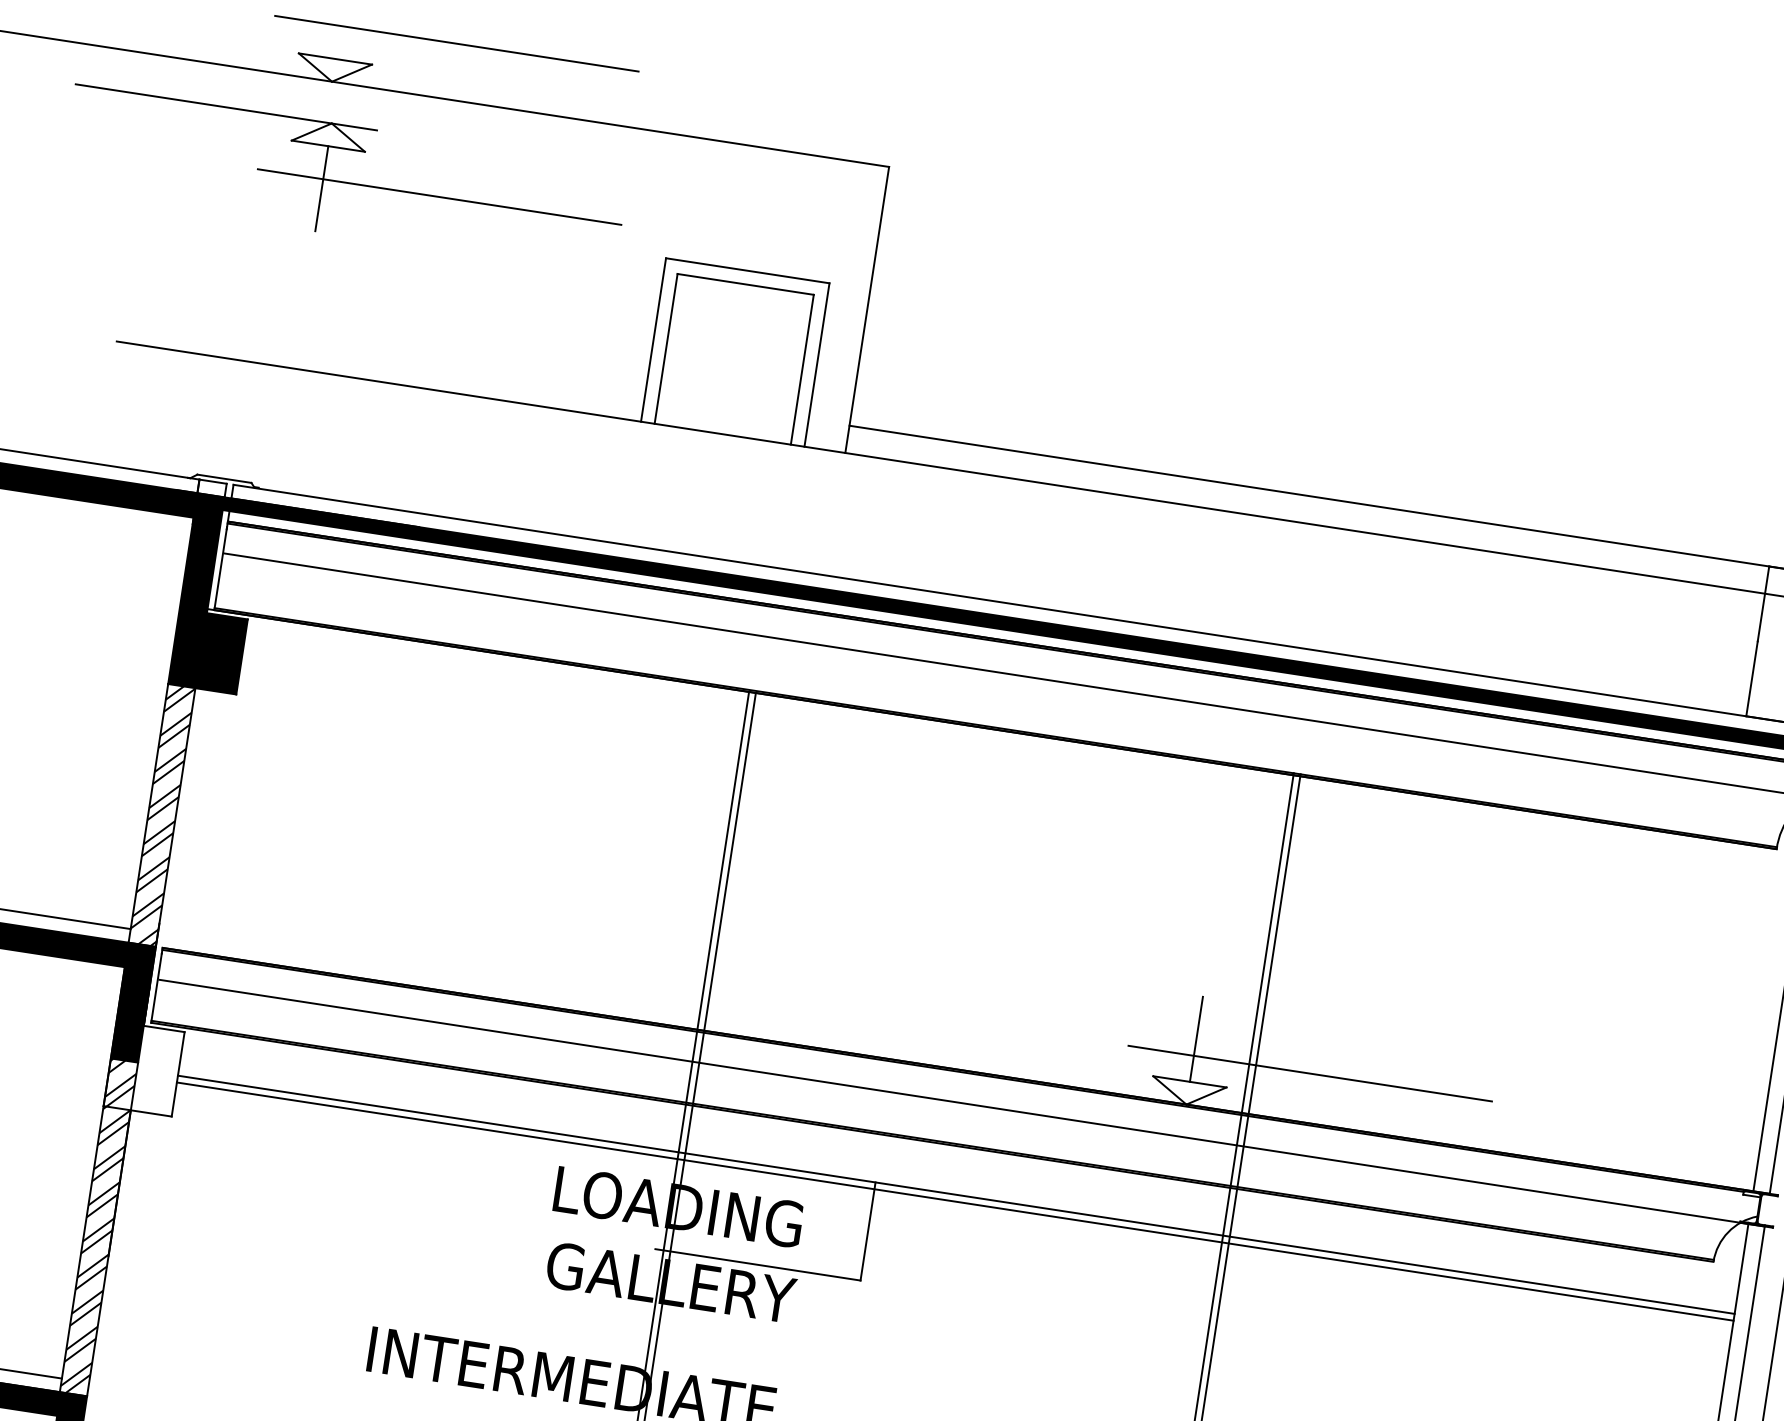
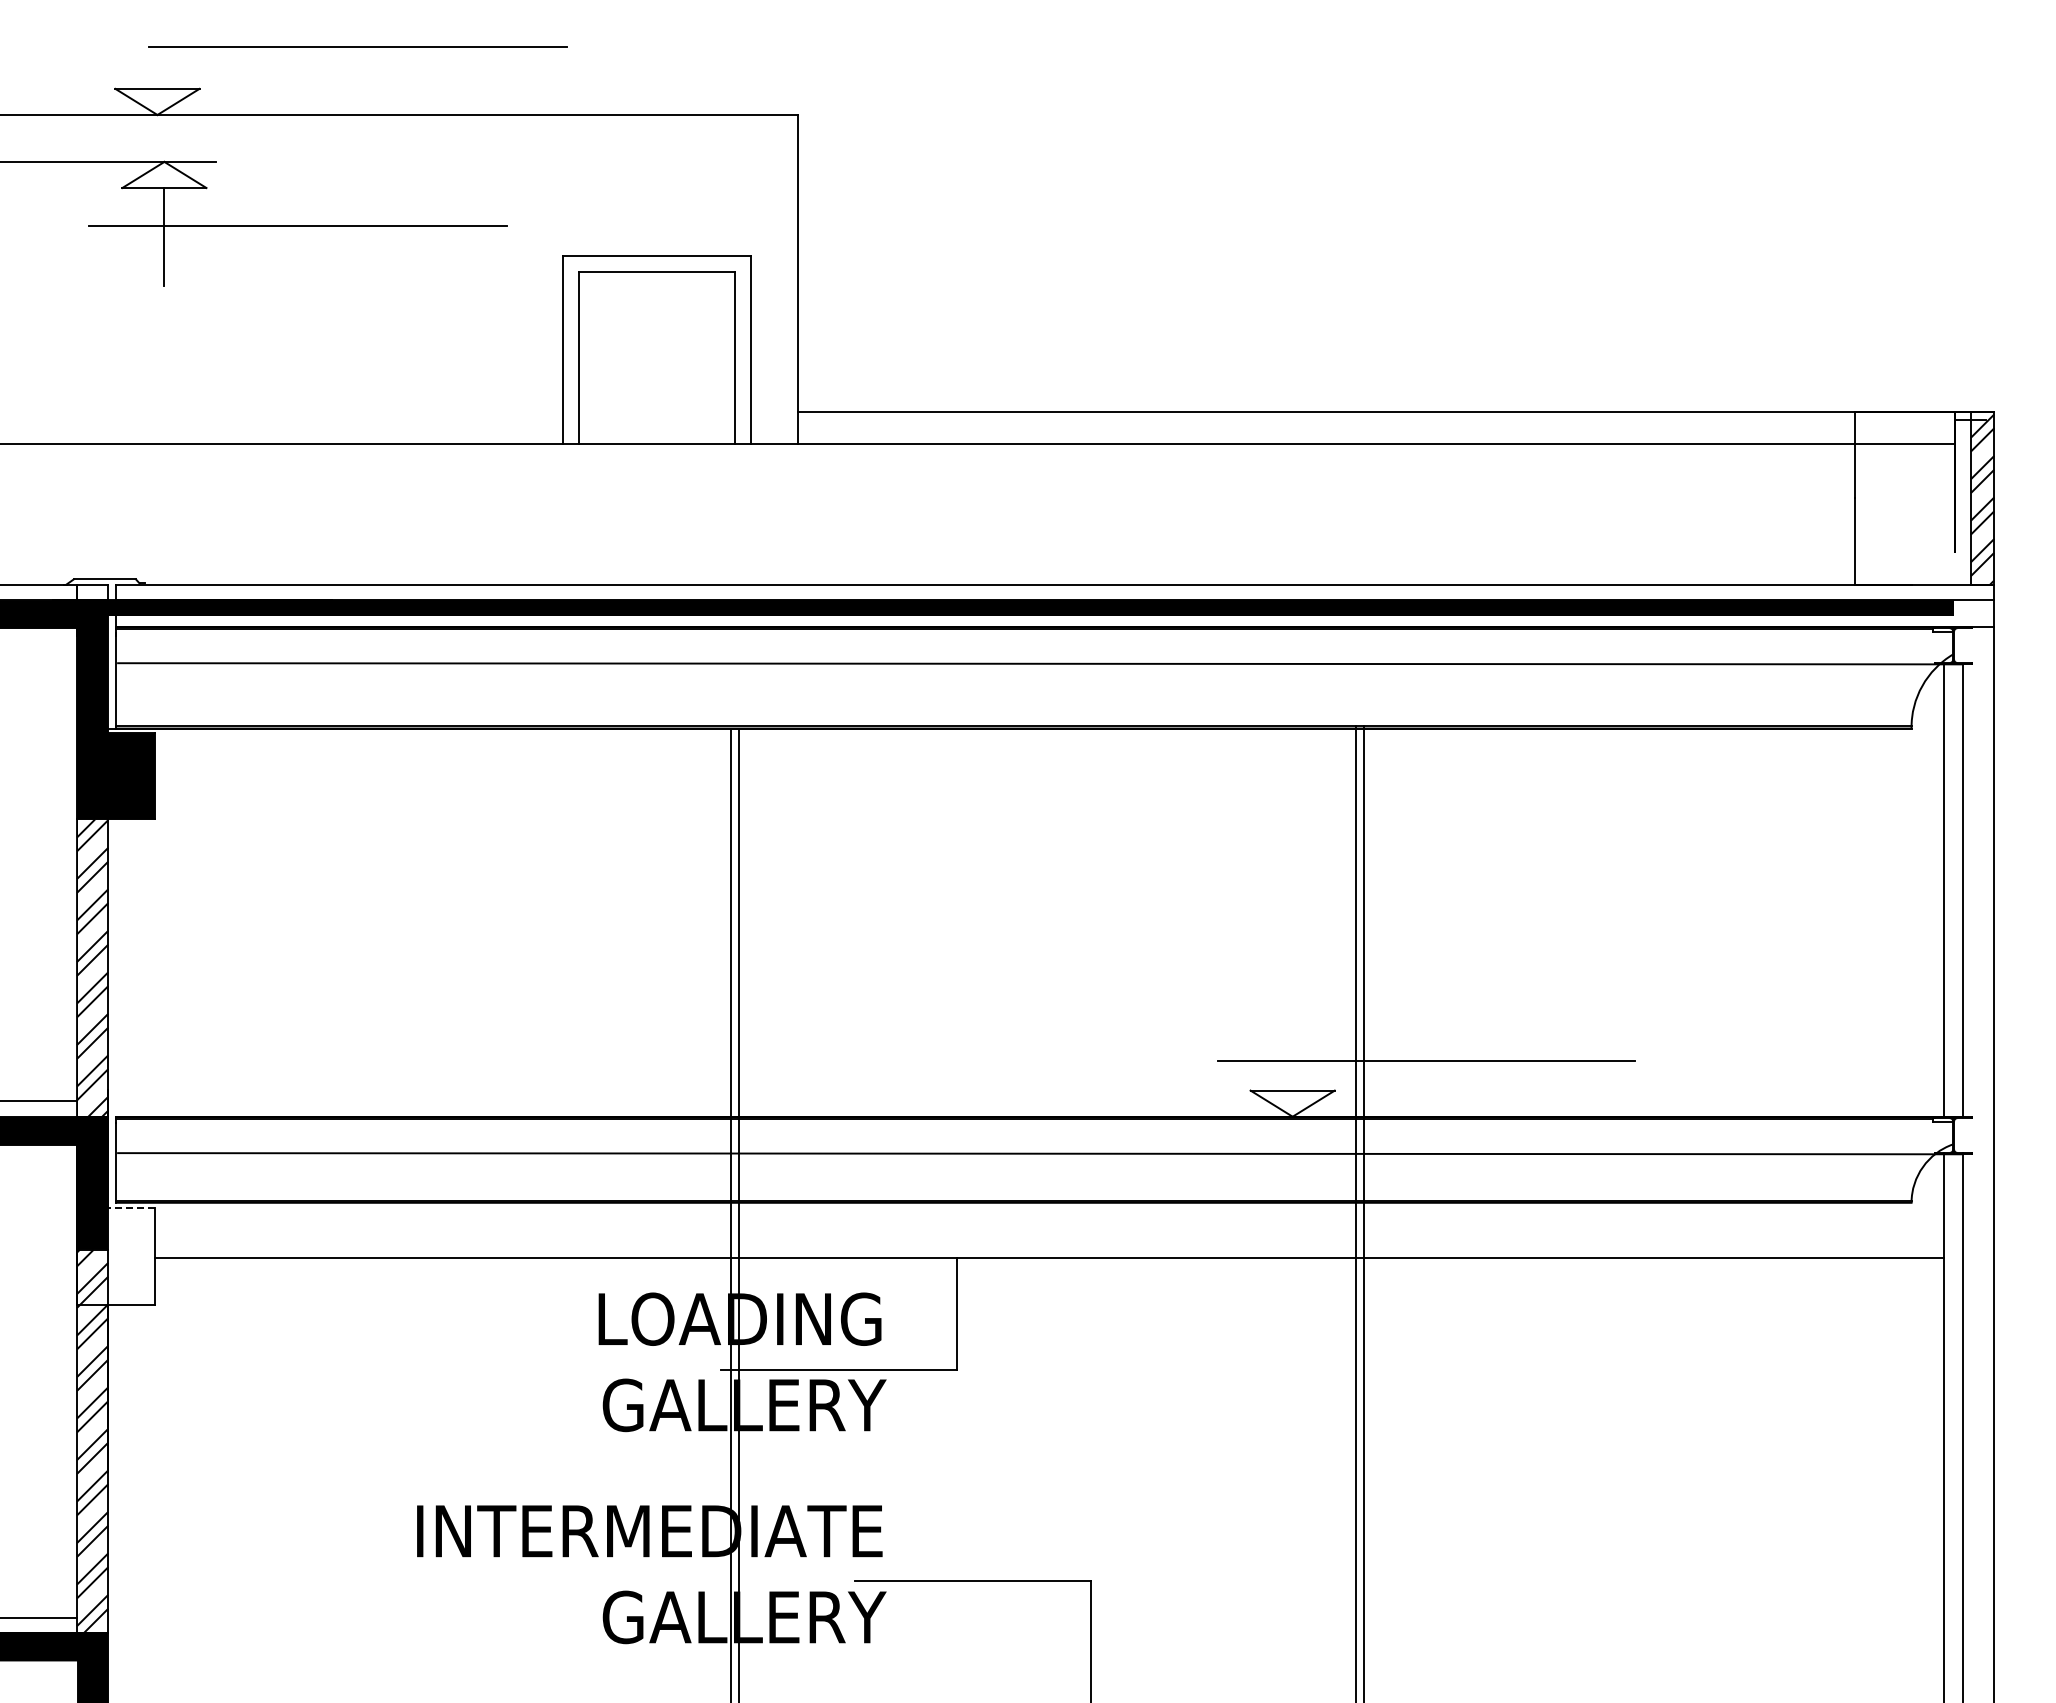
line: (456, 43) -> (357, 46), moved
line: (163, 1028) -> (131, 1207), solid -> dashed
line: (1196, 1039) -> (1292, 1041), removed
line: (955, 1201) -> (1049, 1265), removed

